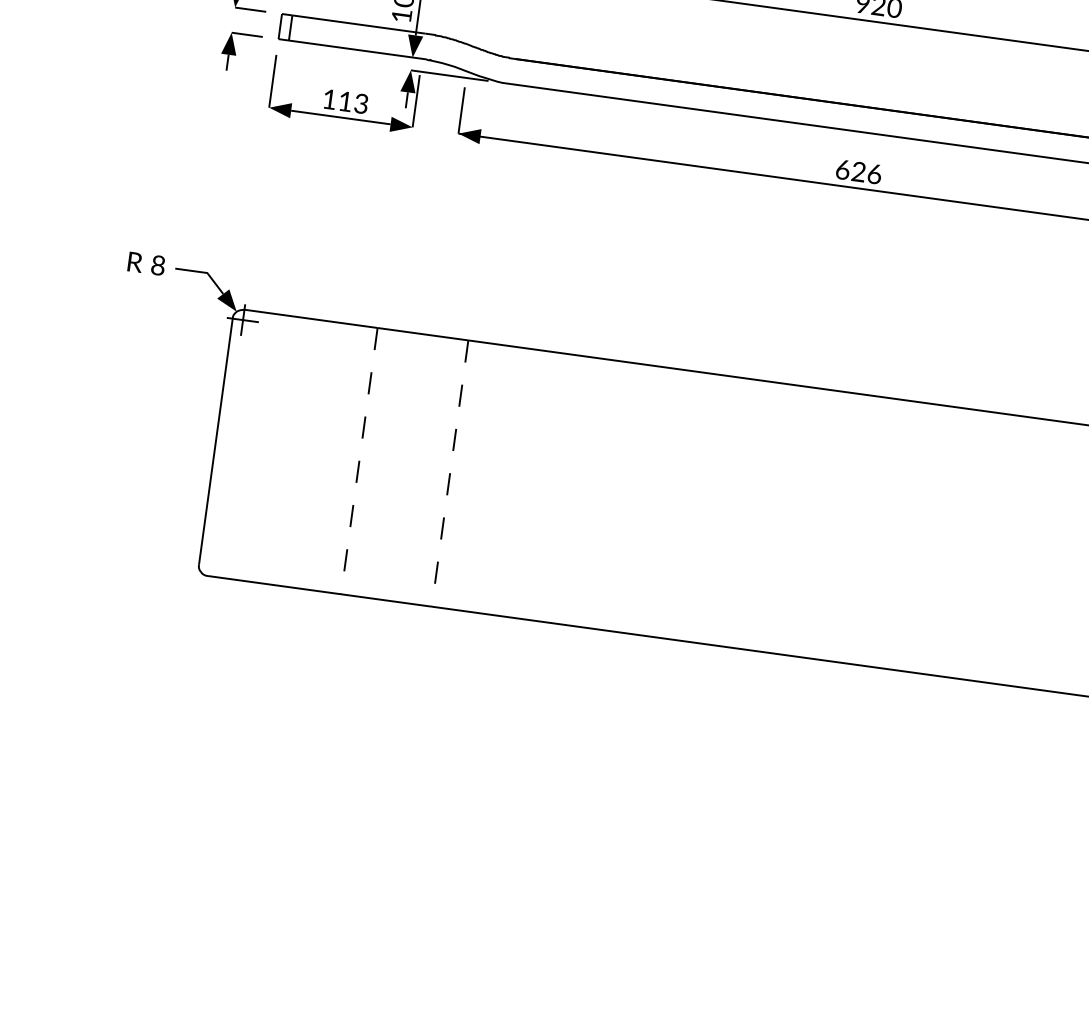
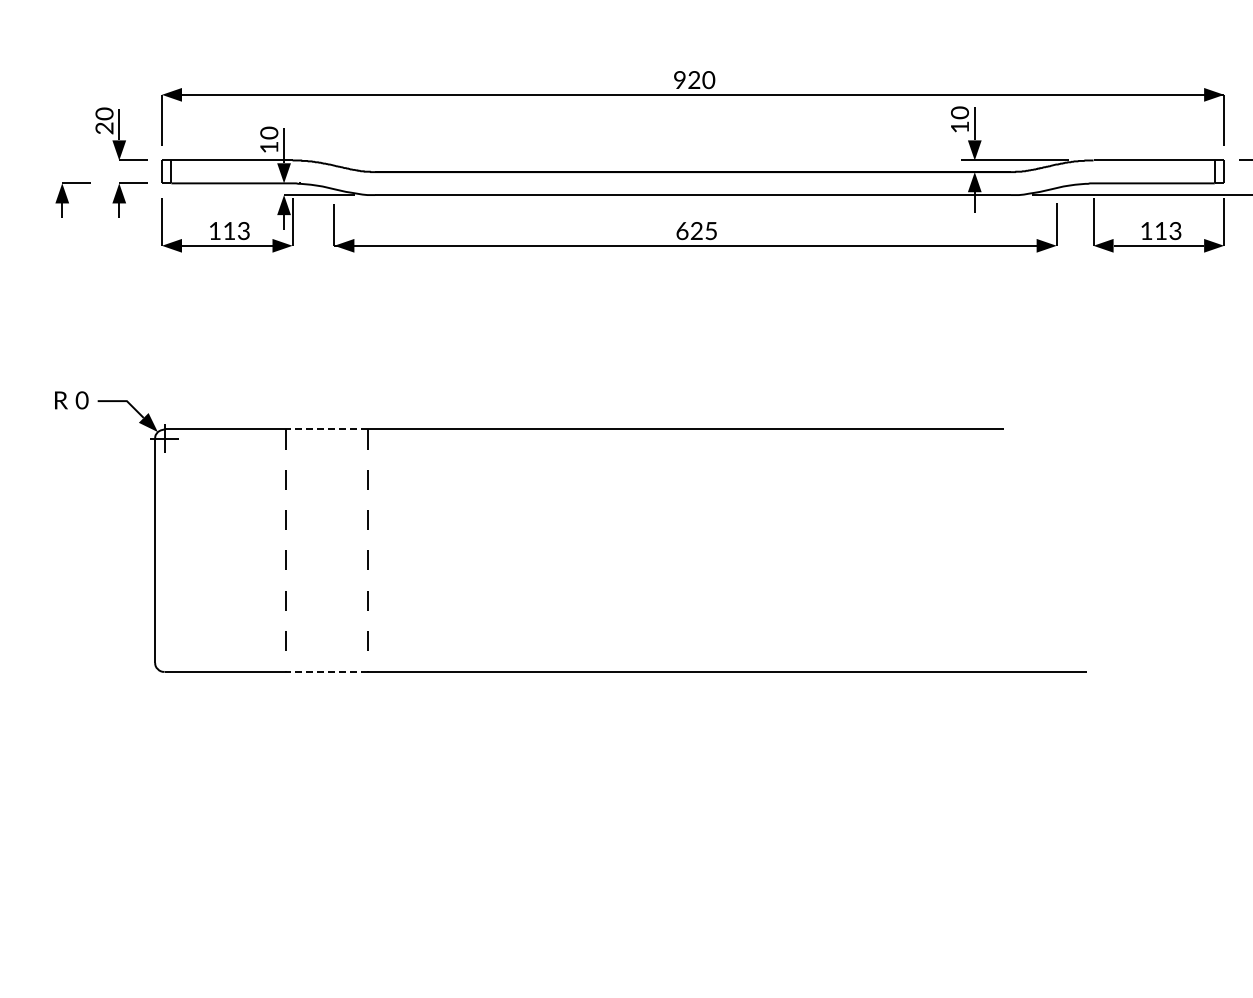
part: (177, 43) -> (72, 199), added
text: (875, 173) -> (711, 230), 626 -> 625
text: (157, 265) -> (81, 400), 8 -> 0
line: (422, 334) -> (326, 429), solid -> dashed
line: (385, 599) -> (326, 671), solid -> dashed

